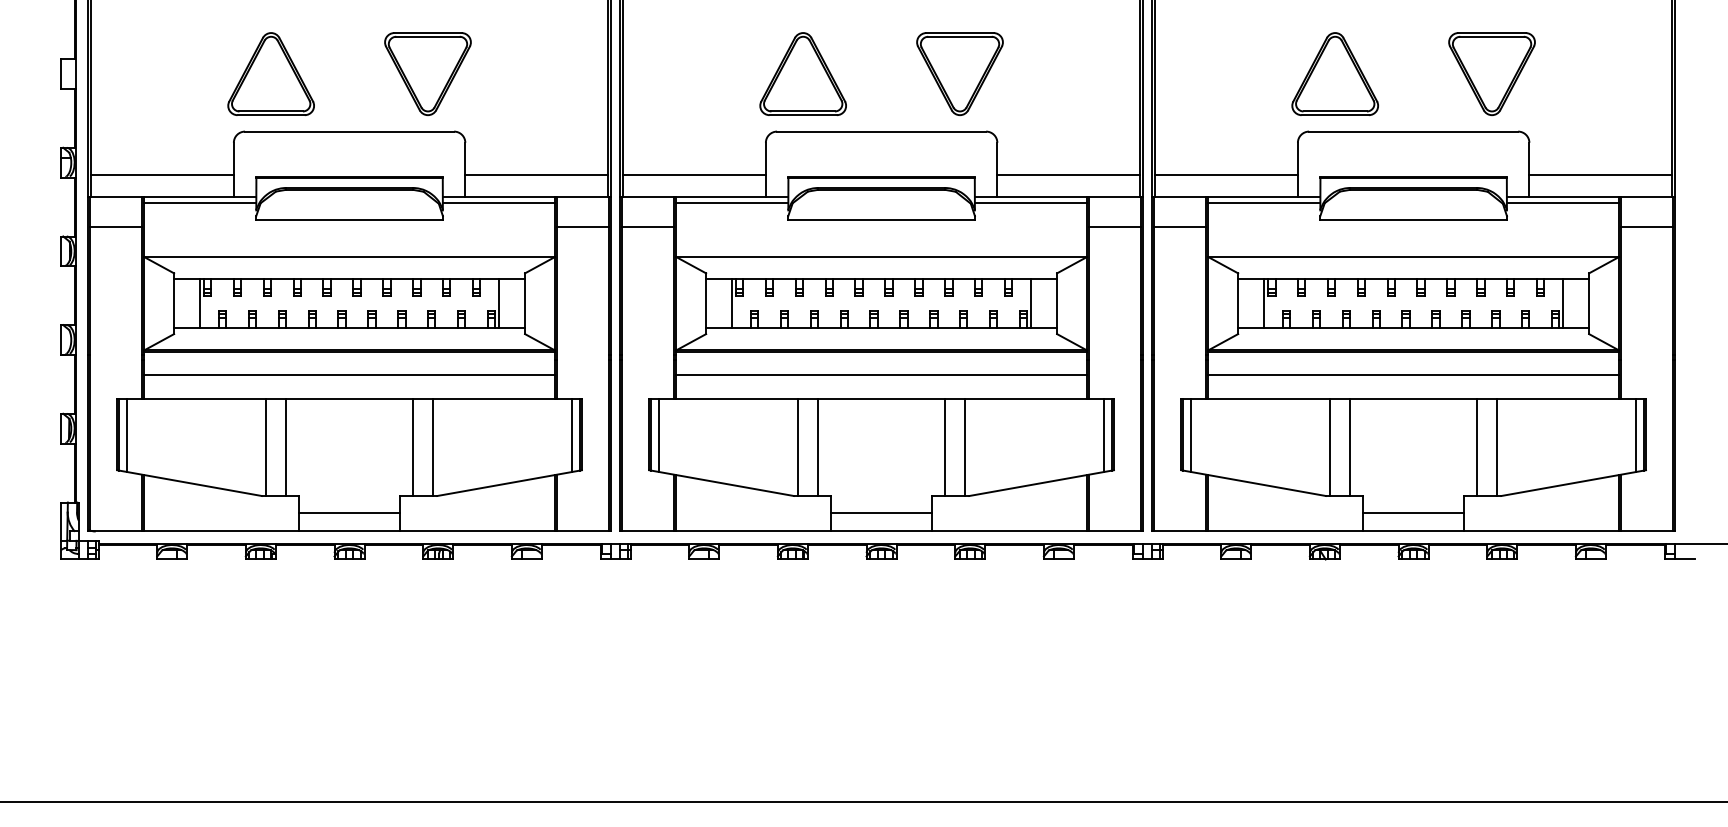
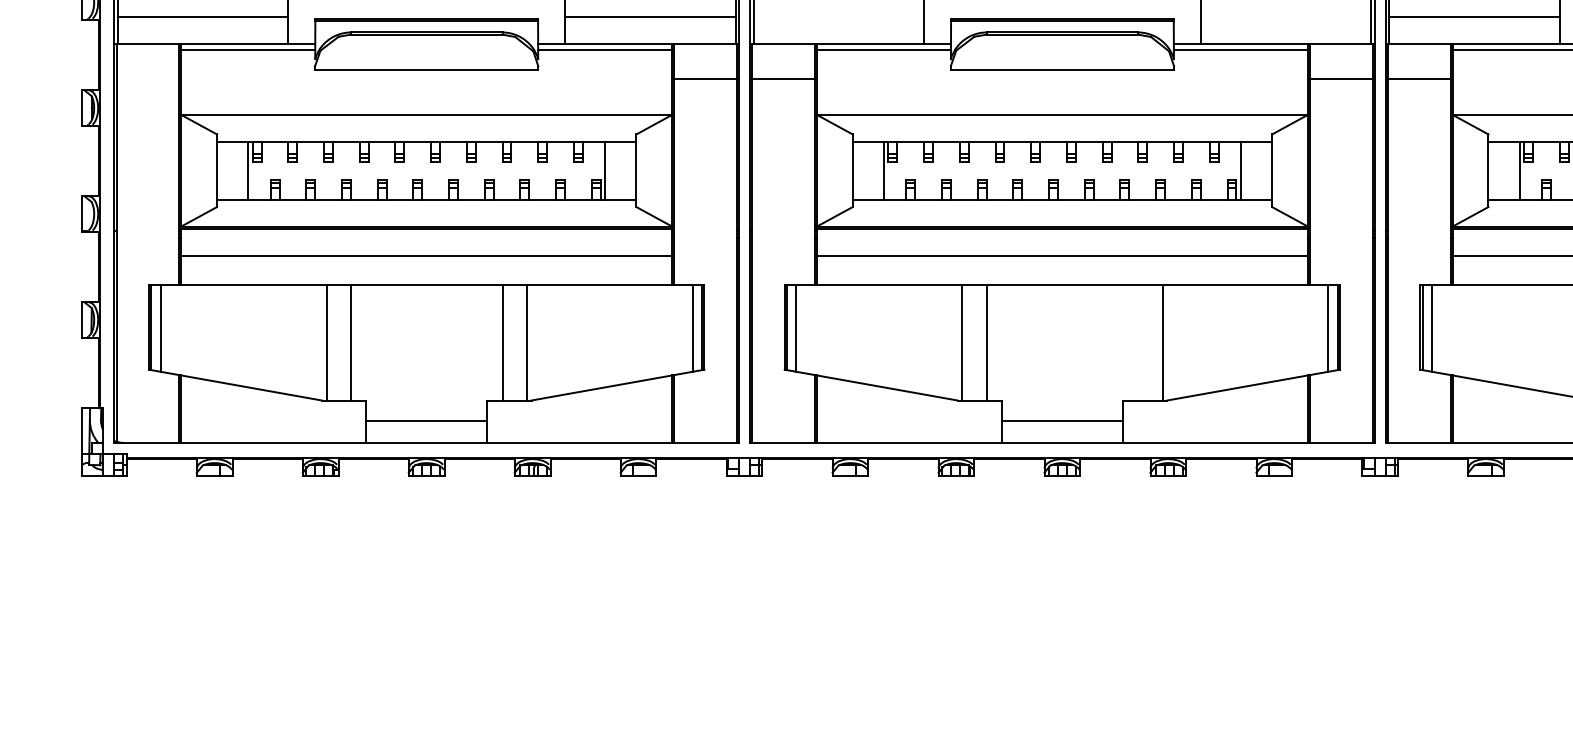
line: (694, 174) -> (838, 16), removed
line: (1068, 174) -> (1285, 16), removed
line: (116, 227) -> (148, 79), removed
line: (945, 447) -> (1138, 342), removed

